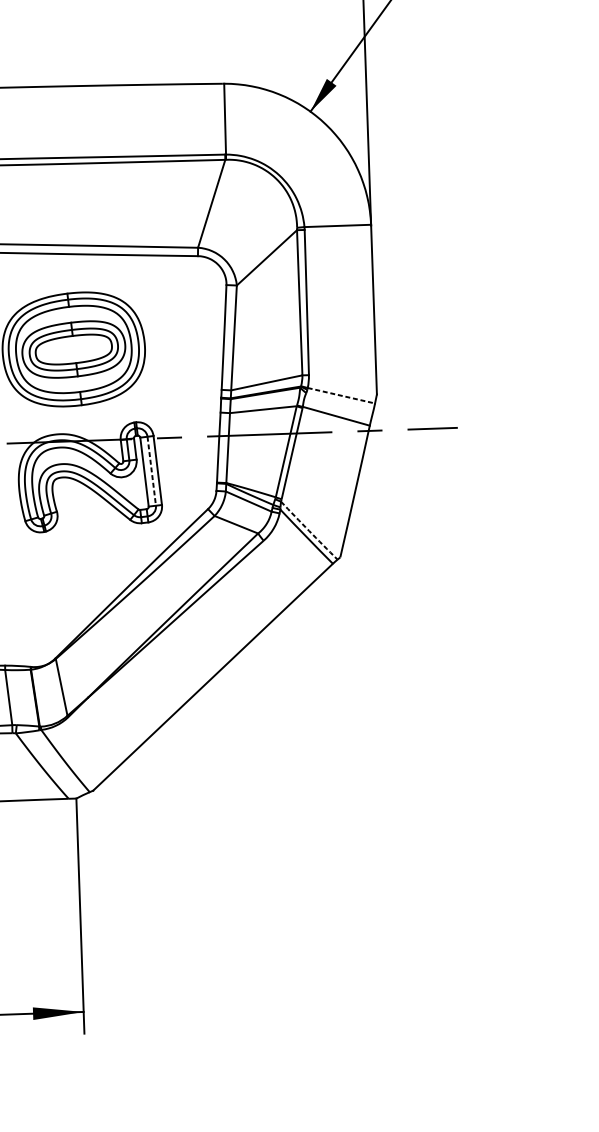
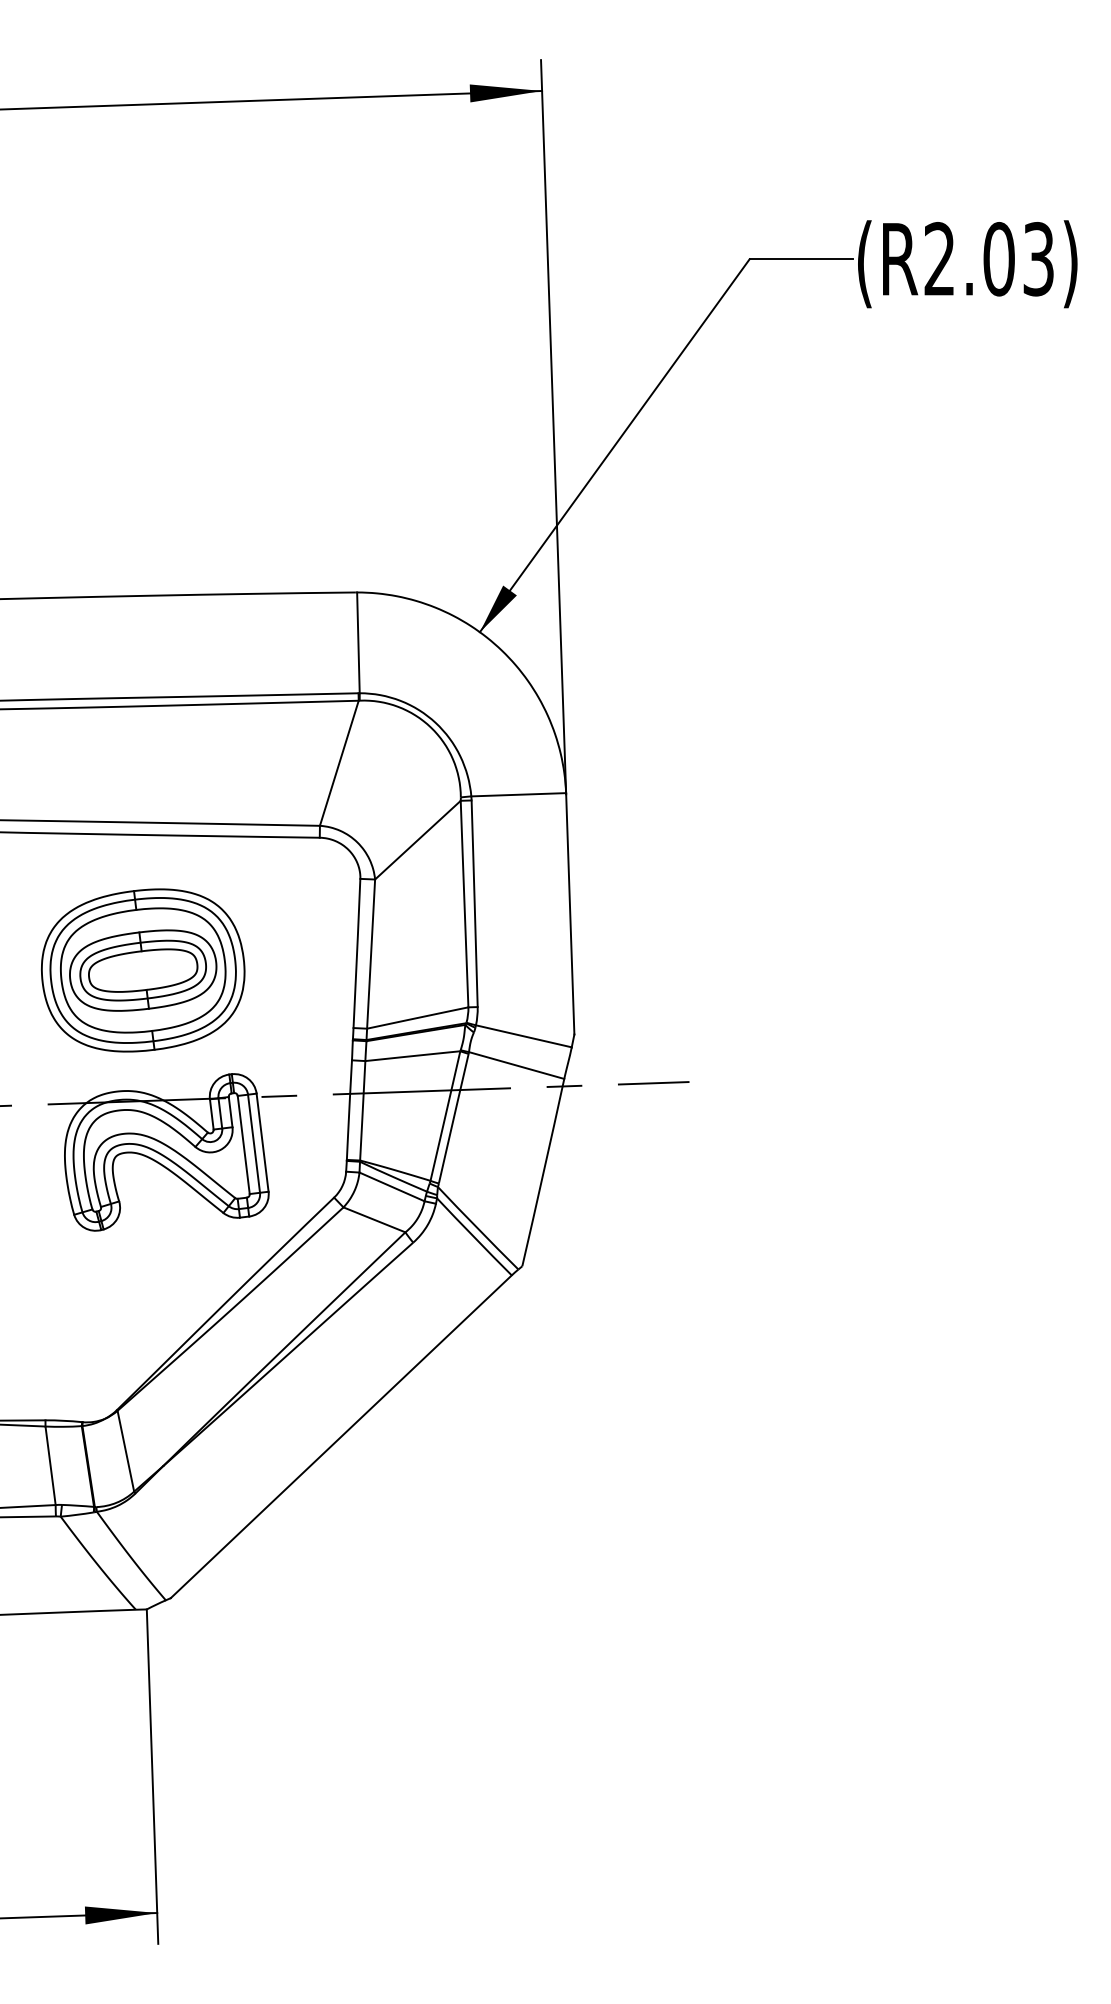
line: (341, 395) -> (524, 1036), dashed -> solid
line: (152, 471) -> (254, 1144), dashed -> solid
arc: (308, 530) -> (477, 1228), dashed -> solid

